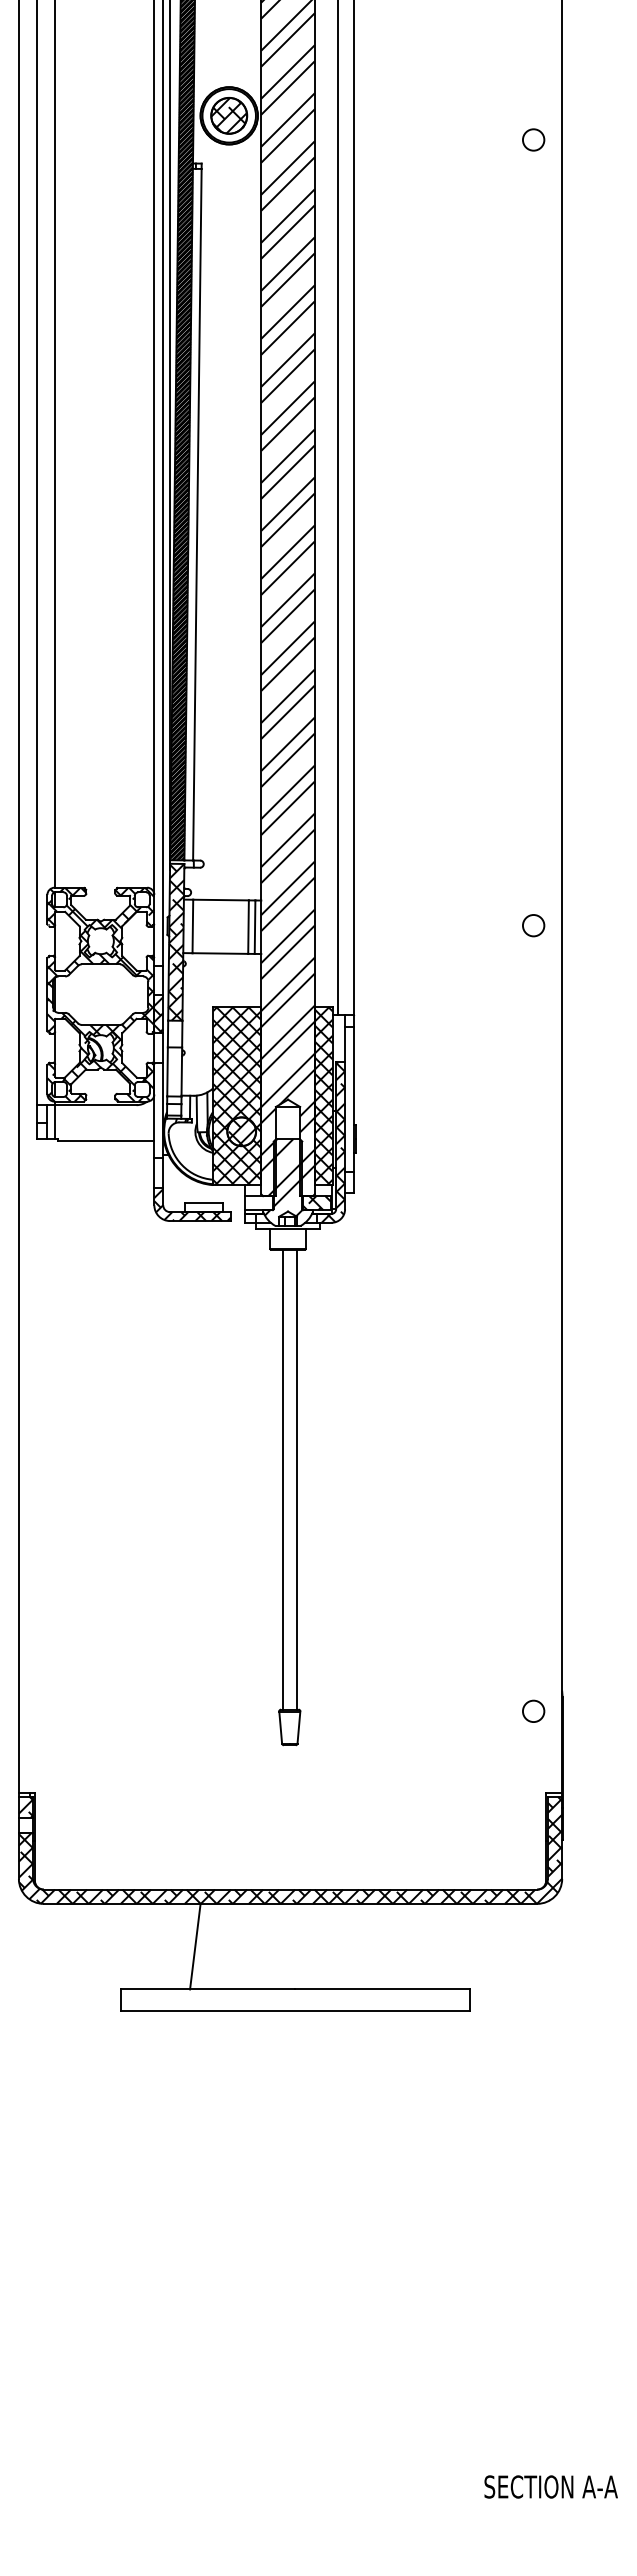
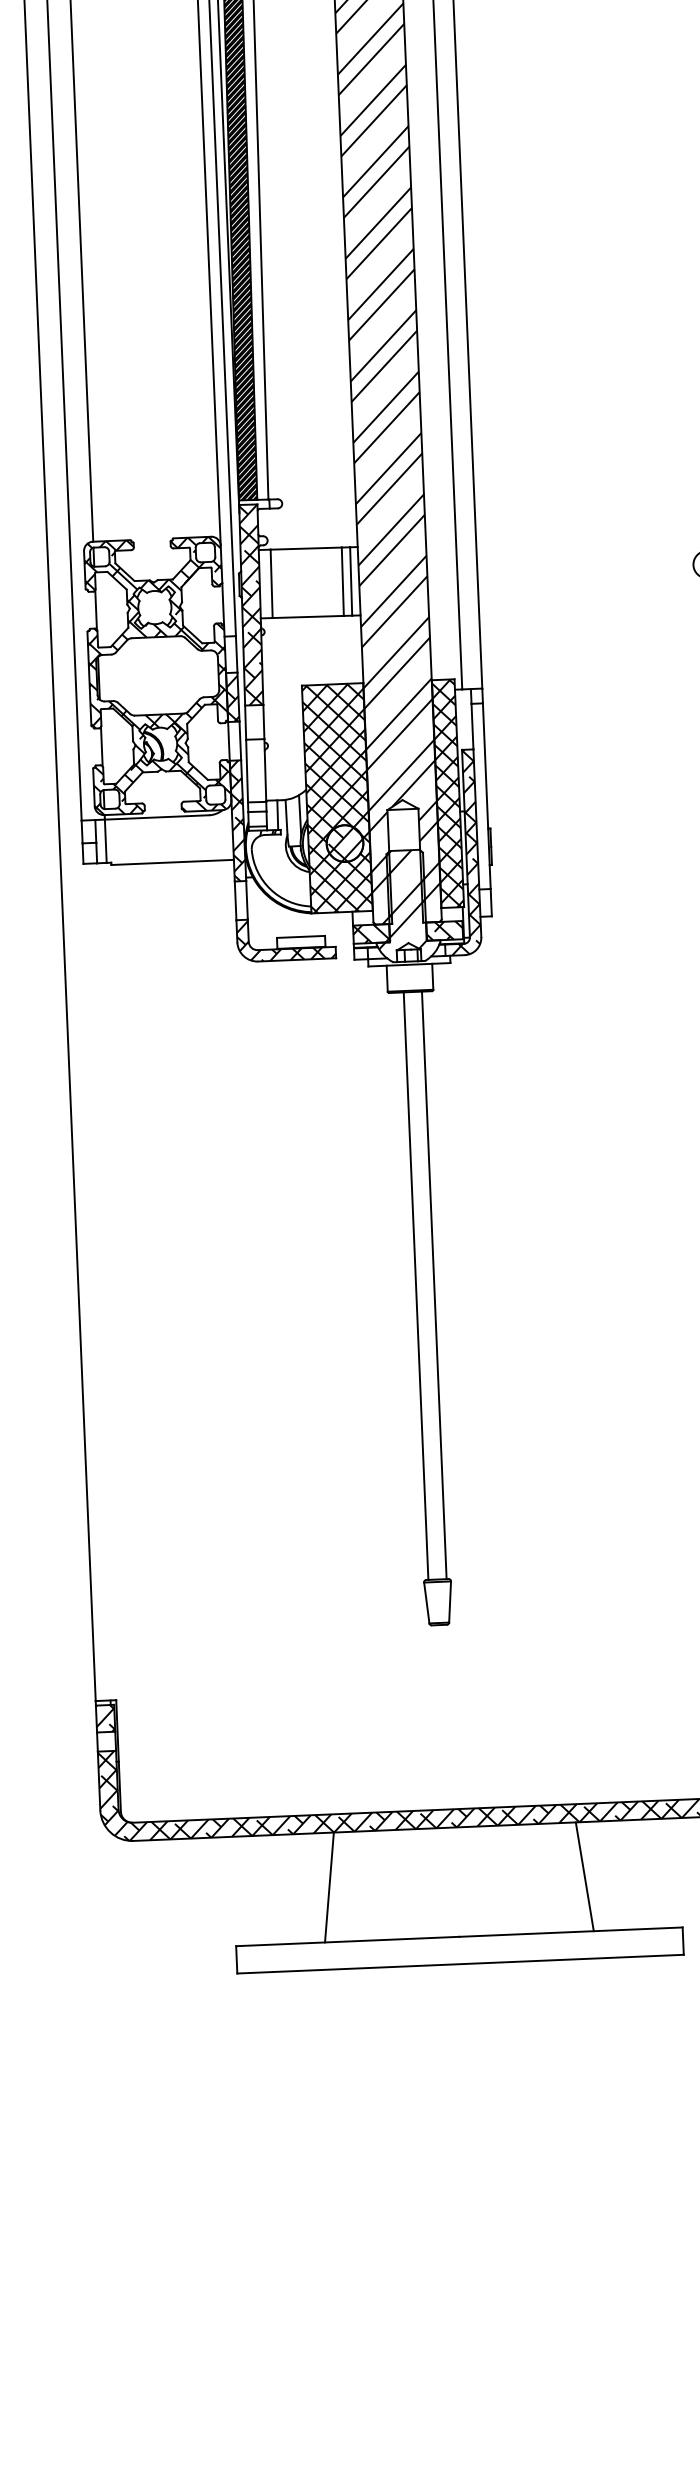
hatch: (158, 1110) -> (237, 820), added
hatch: (259, 1203) -> (371, 934), added
line: (394, 1946) -> (583, 1876), added

